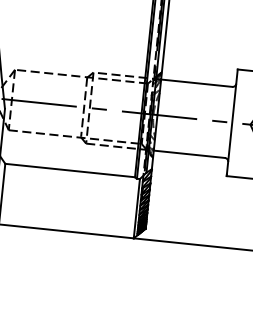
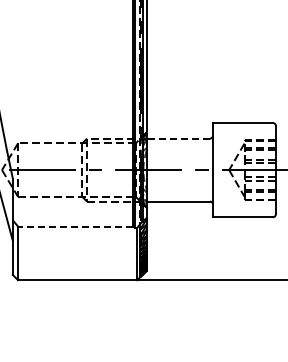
line: (196, 83) -> (178, 138), solid -> dashed
line: (69, 170) -> (74, 226), solid -> dashed

